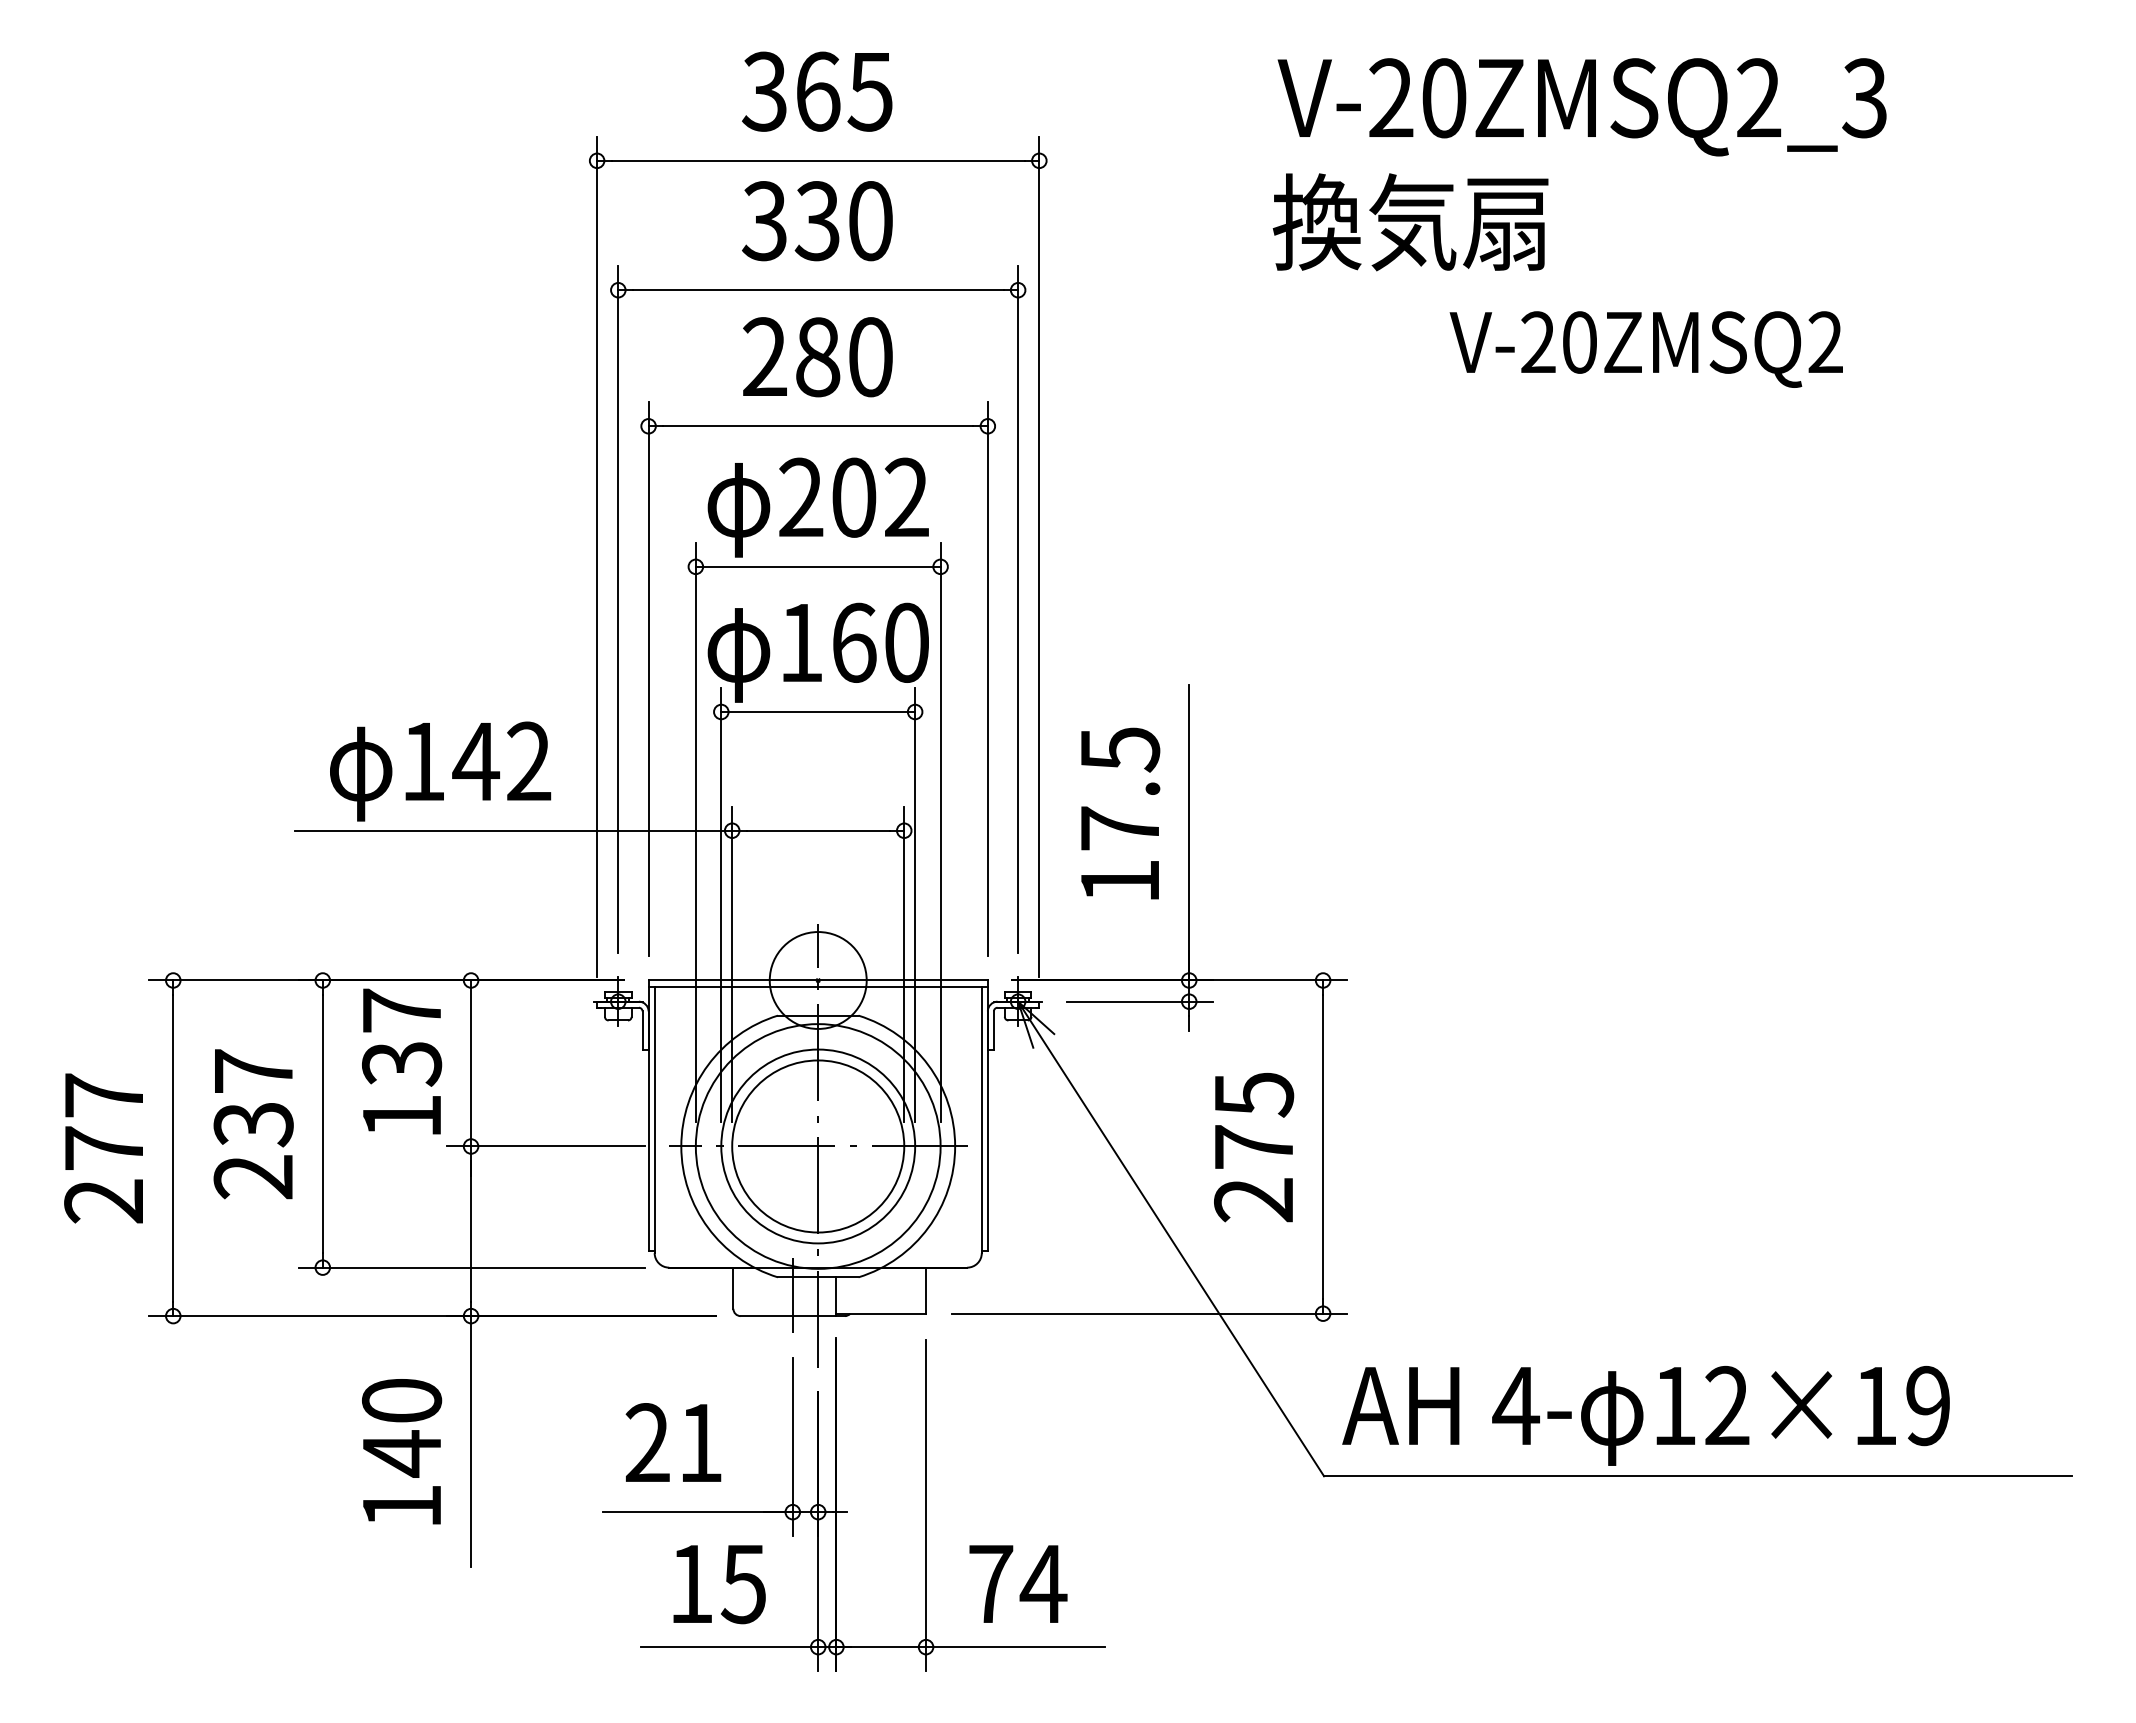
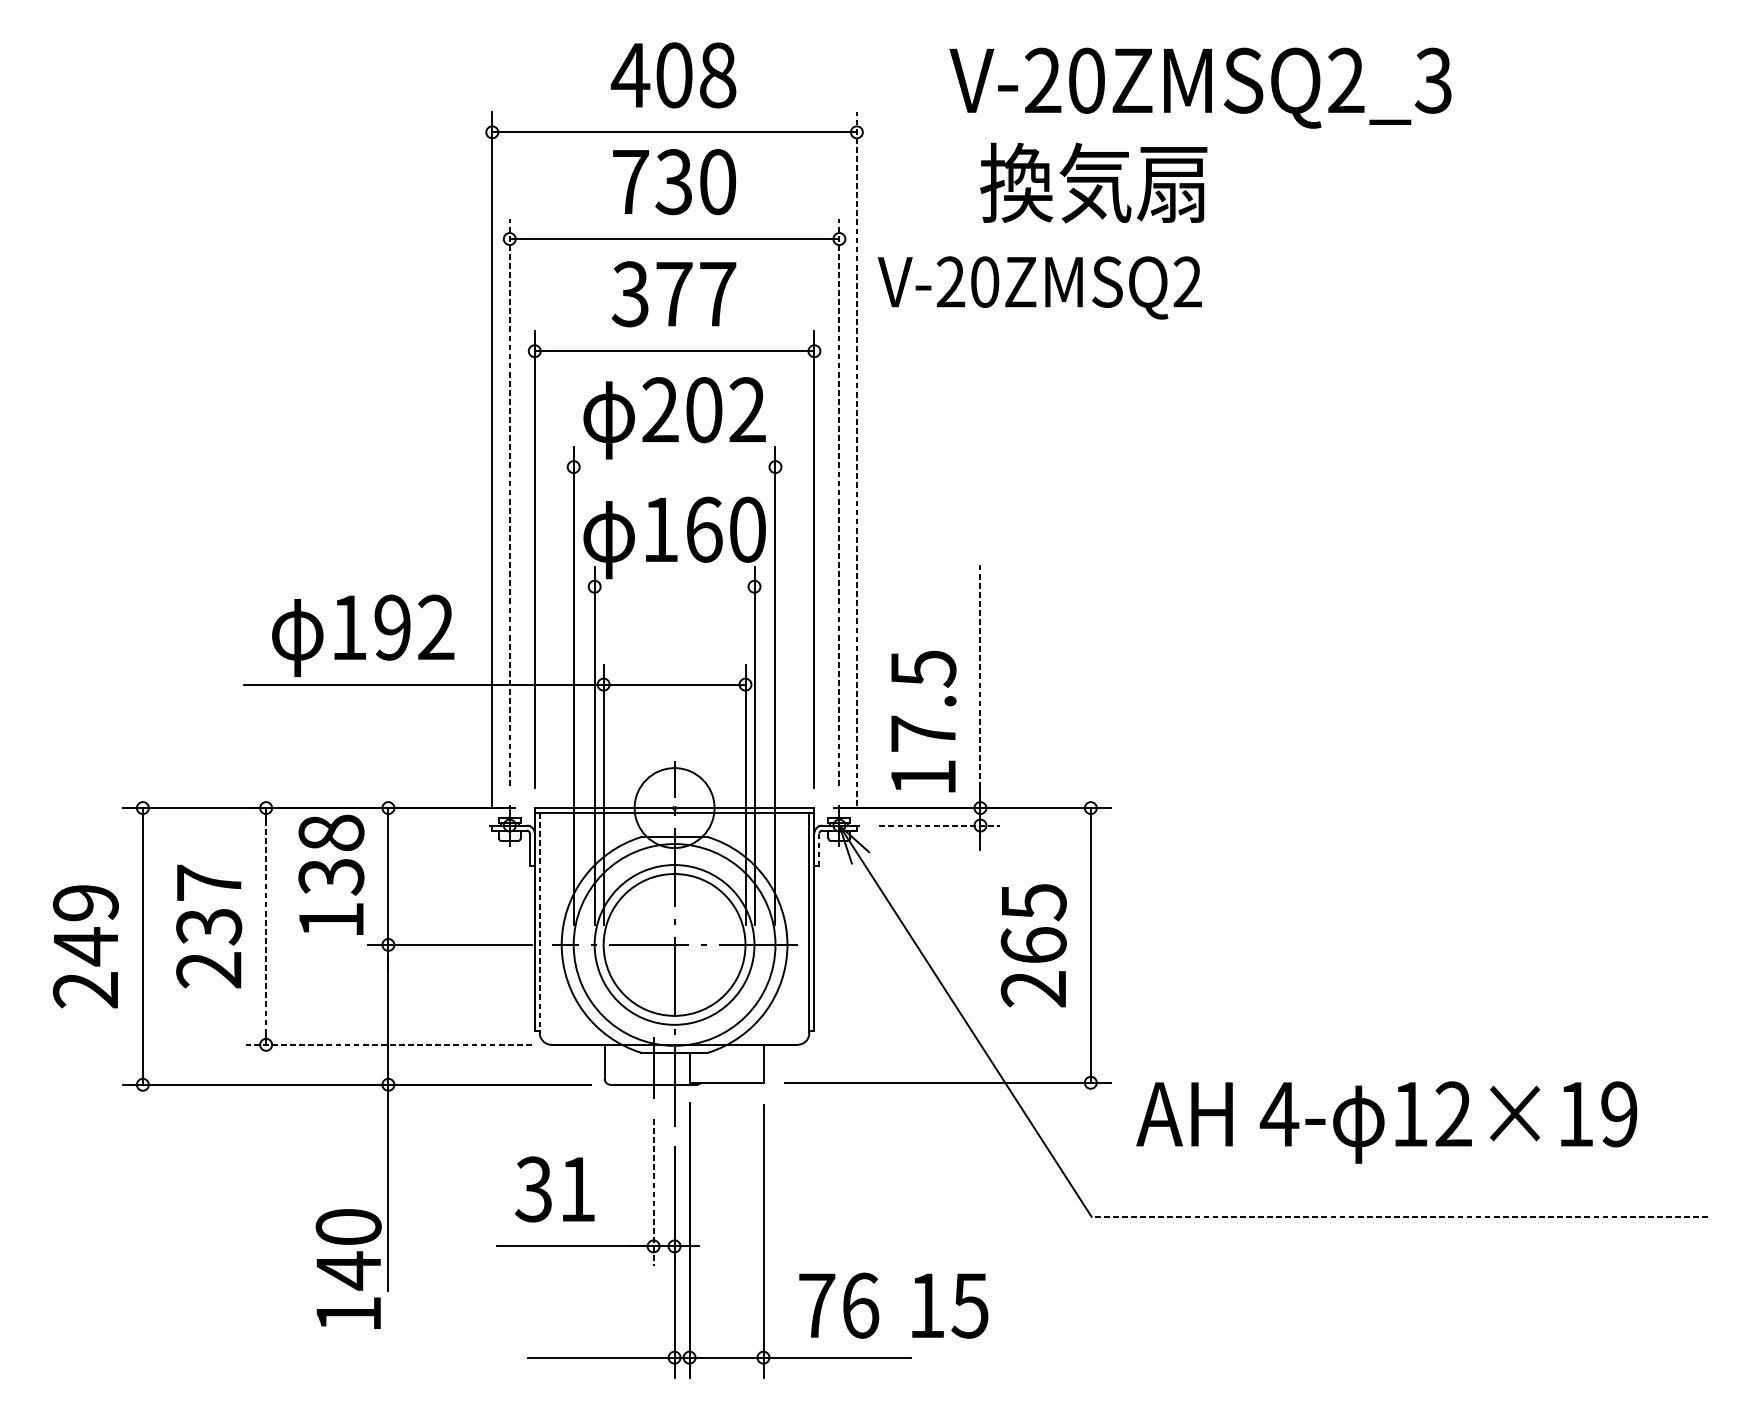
text: (816, 91) -> (673, 75), 365 -> 408
text: (1581, 107) -> (1199, 88), moved
text: (764, 221) -> (630, 182), 330 -> 730
text: (1410, 222) -> (1093, 183), moved
text: (1645, 349) -> (1039, 287), moved
text: (817, 357) -> (673, 294), 280 -> 377
line: (1039, 556) -> (857, 458), solid -> dashed
line: (817, 566) -> (673, 466), removed
line: (618, 609) -> (509, 502), solid -> dashed
line: (1018, 609) -> (839, 502), solid -> dashed
line: (818, 712) -> (674, 587), removed
text: (476, 761) -> (392, 627), 142 -> 192
text: (1120, 813) -> (923, 721), moved
line: (1189, 832) -> (980, 686), solid -> dashed
line: (1140, 1001) -> (940, 825), solid -> dashed
text: (402, 1010) -> (331, 832), 137 -> 138
line: (993, 1031) -> (819, 850), solid -> dashed
line: (654, 1120) -> (539, 923), solid -> dashed
text: (104, 1122) -> (86, 925), 277 -> 249
line: (322, 1124) -> (265, 926), solid -> dashed
text: (1254, 1146) -> (1034, 944), 275 -> 265
line: (471, 1267) -> (388, 1044), solid -> dashed
text: (1645, 1415) -> (1386, 1122), moved
text: (646, 1443) -> (533, 1189), 21 -> 31
line: (792, 1447) -> (653, 1193), solid -> dashed
text: (402, 1451) -> (349, 1268), moved
line: (1698, 1476) -> (1400, 1217), solid -> dashed
text: (719, 1584) -> (950, 1306), moved
text: (1043, 1584) -> (860, 1306), 74 -> 76

